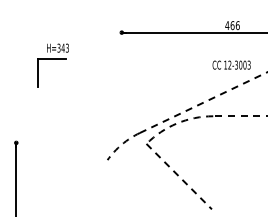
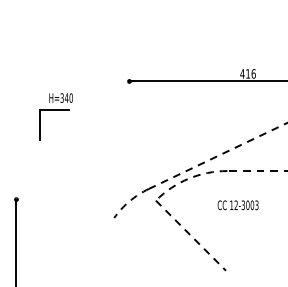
text: (232, 25) -> (248, 73), 466 -> 416
text: (66, 47) -> (70, 97), H=343 -> H=340
text: (231, 65) -> (237, 205), moved

